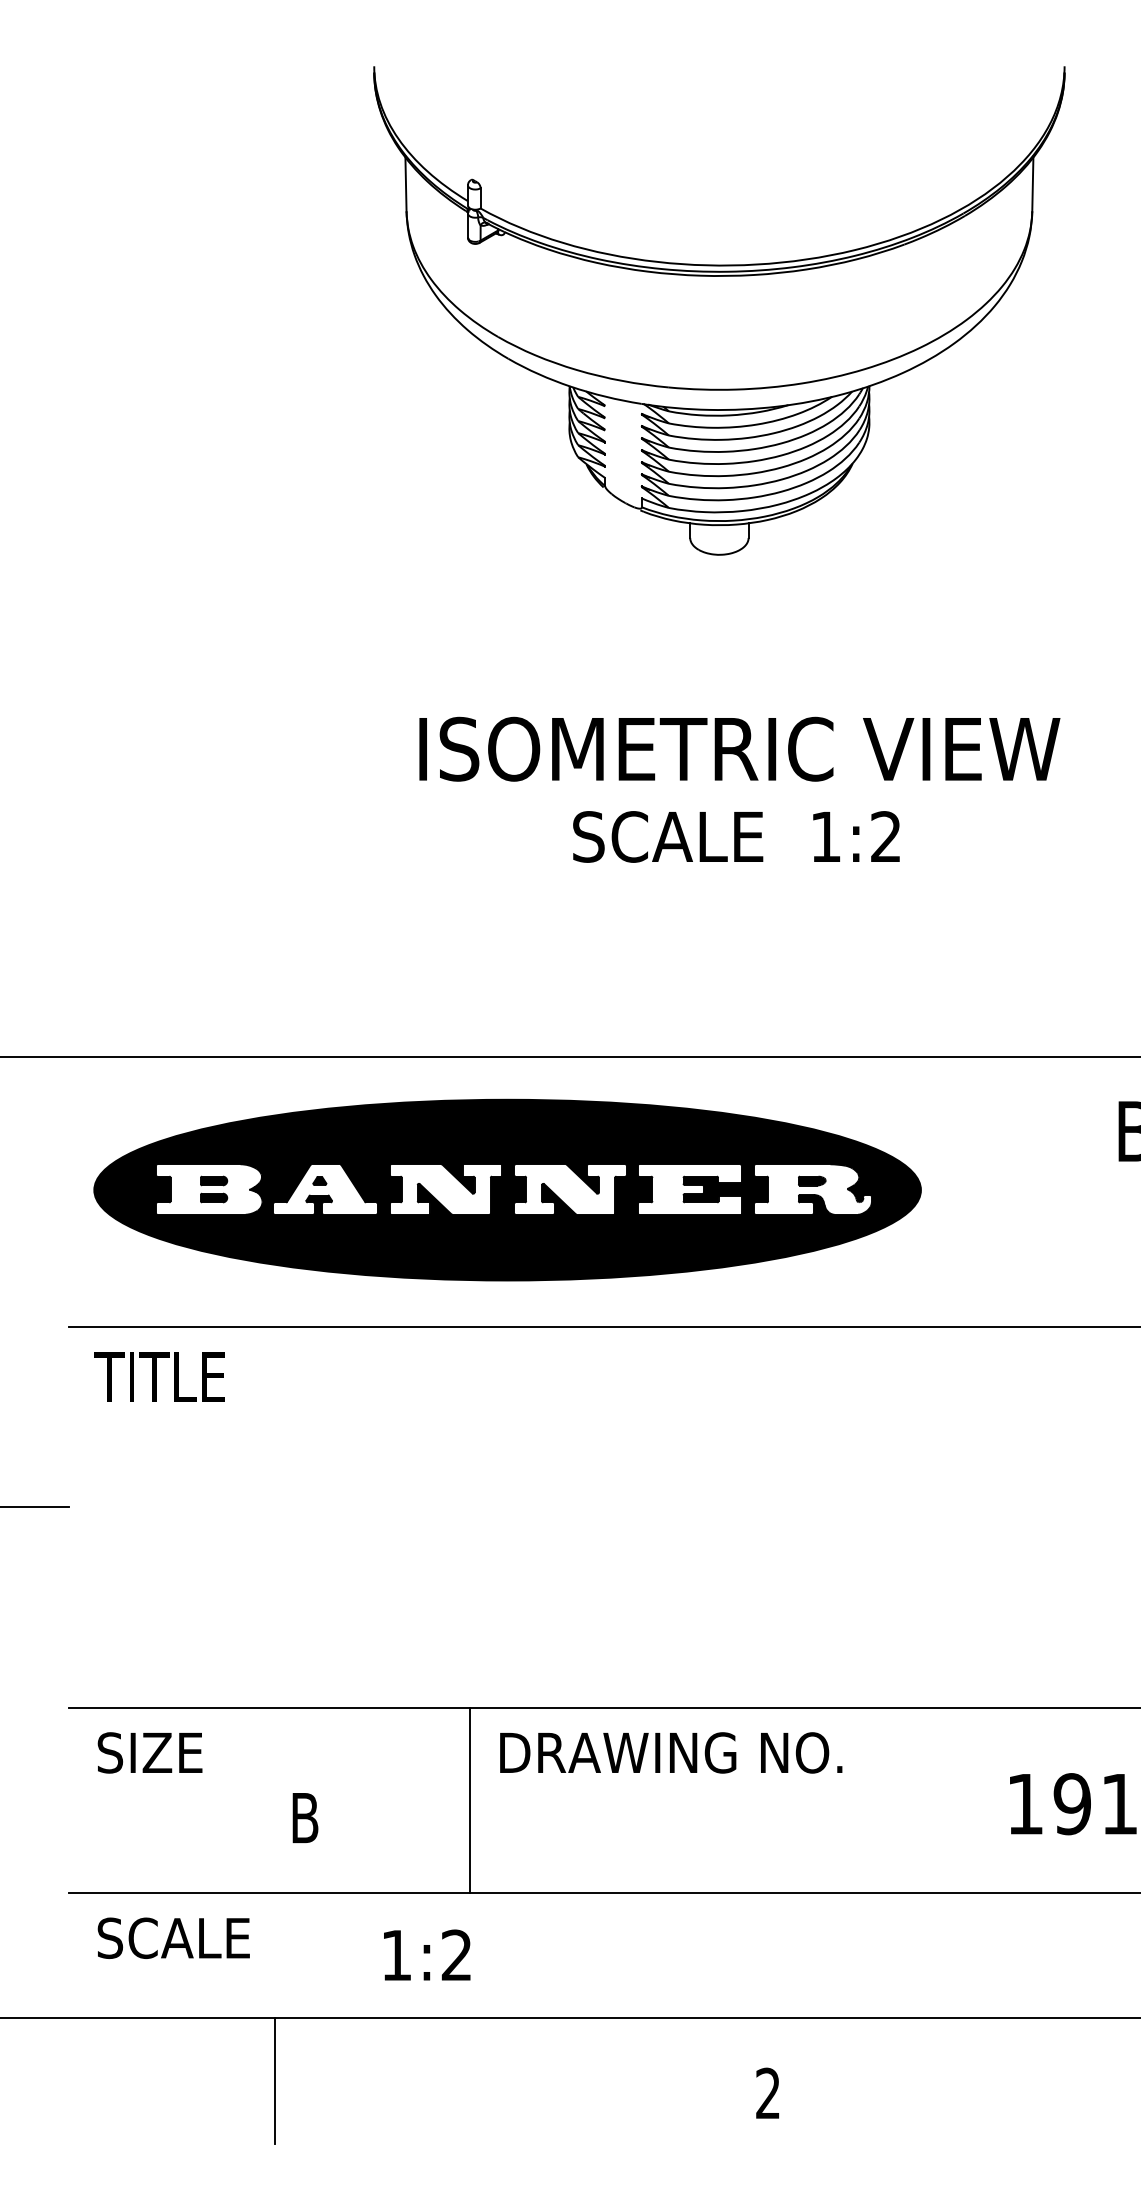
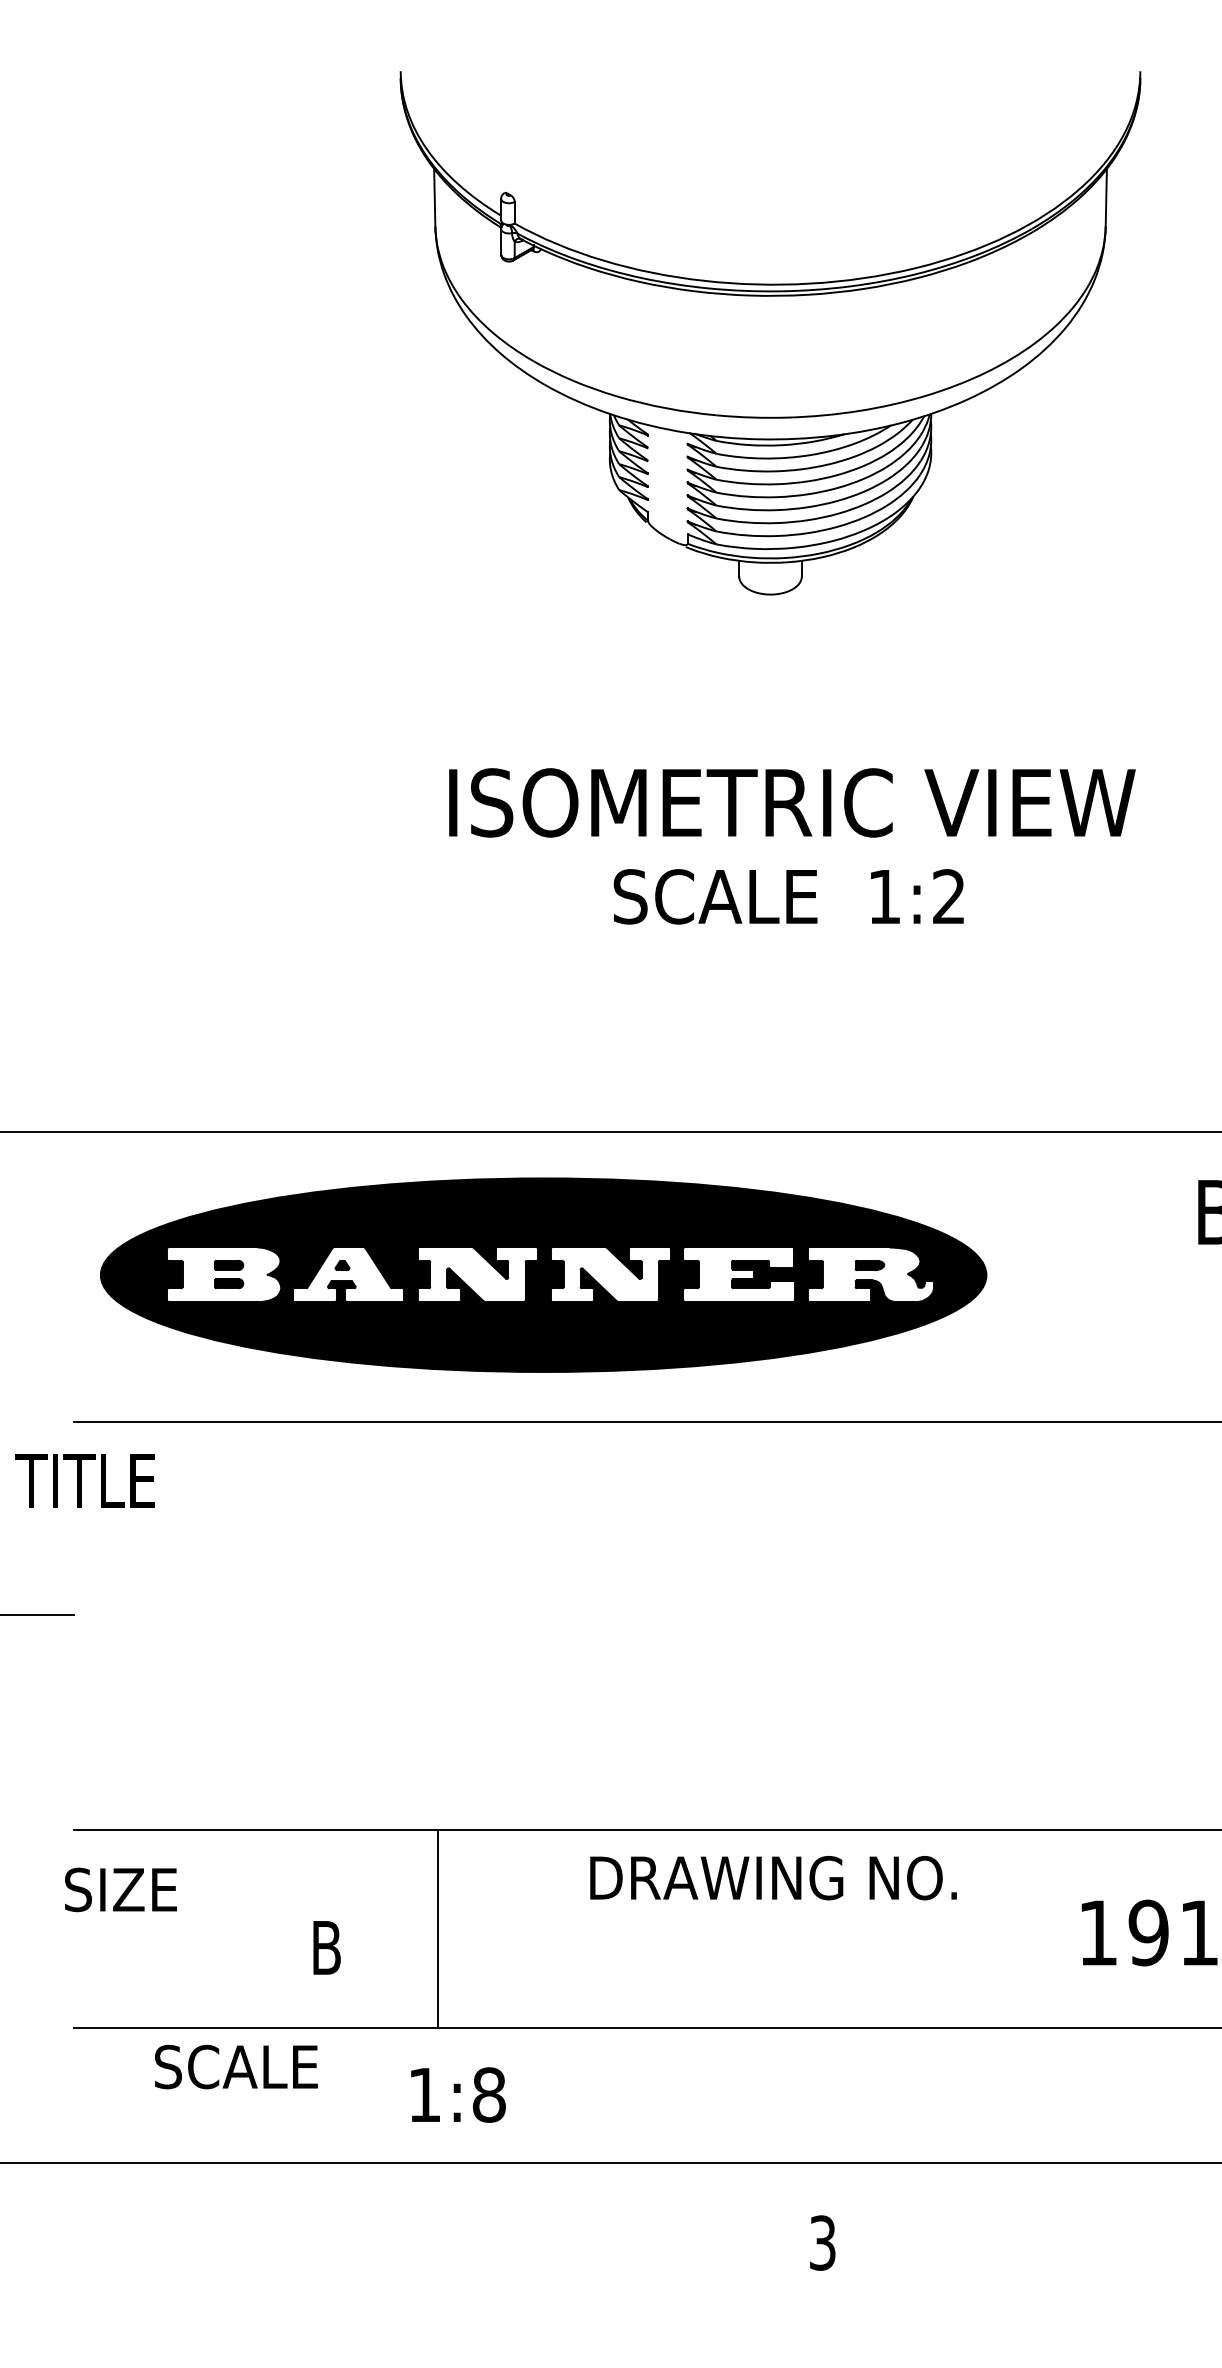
text: (159, 1376) -> (84, 1480), moved
text: (149, 1752) -> (120, 1889), moved
text: (671, 1752) -> (773, 1877), moved
line: (470, 1800) -> (438, 1929), moved
text: (173, 1937) -> (236, 2066), moved
text: (456, 1955) -> (488, 2095), 1:2 -> 1:8
line: (274, 2080) -> (293, 2229), removed
text: (767, 2093) -> (822, 2242), 2 -> 3

